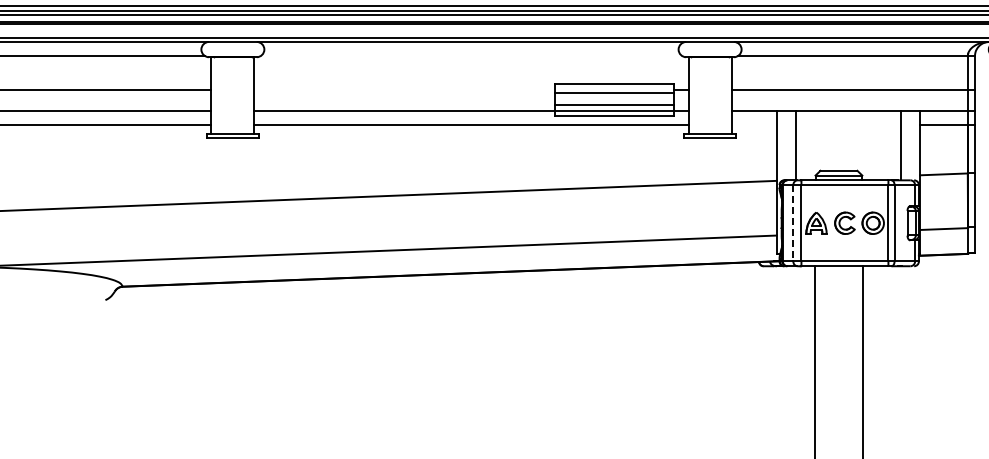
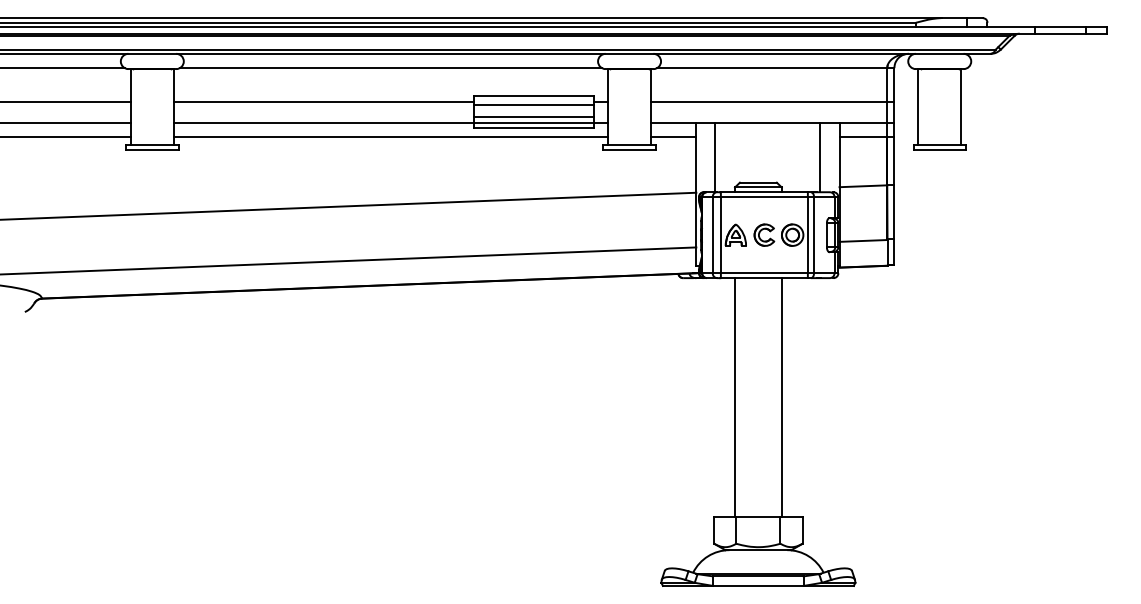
line: (471, 56) -> (390, 68), added
line: (404, 89) -> (323, 101), added
line: (754, 125) -> (673, 137), added
line: (793, 223) -> (712, 235), dashed -> solid

